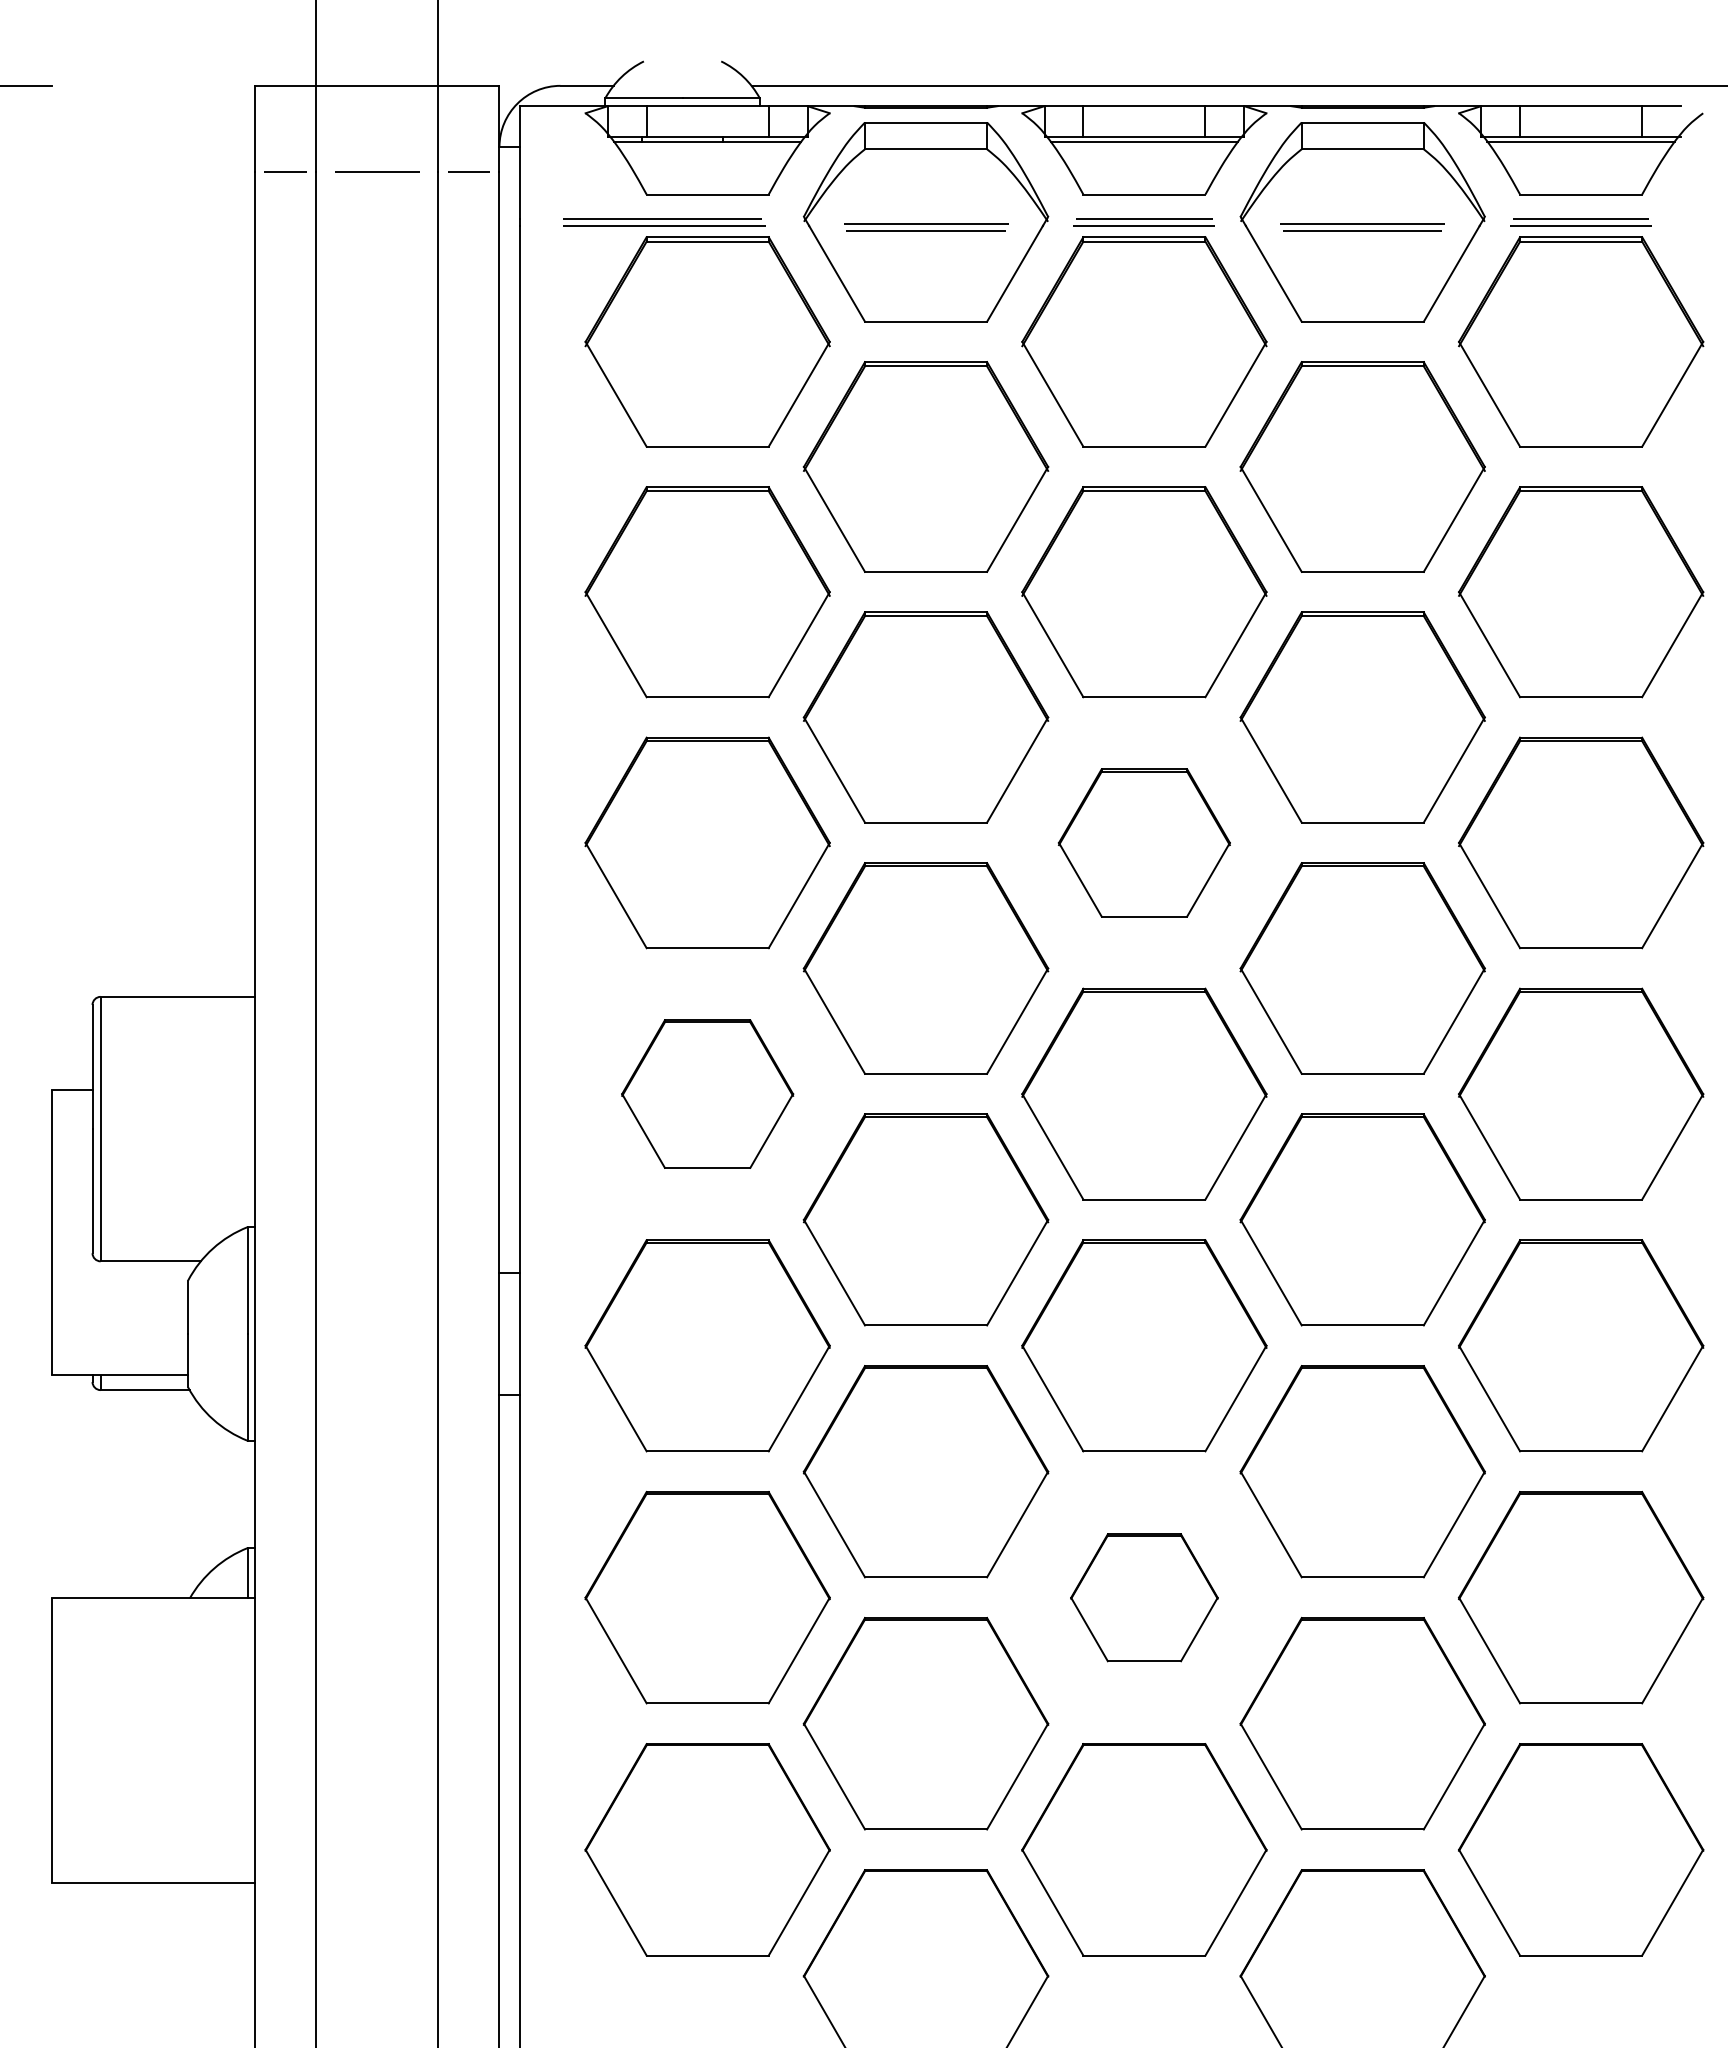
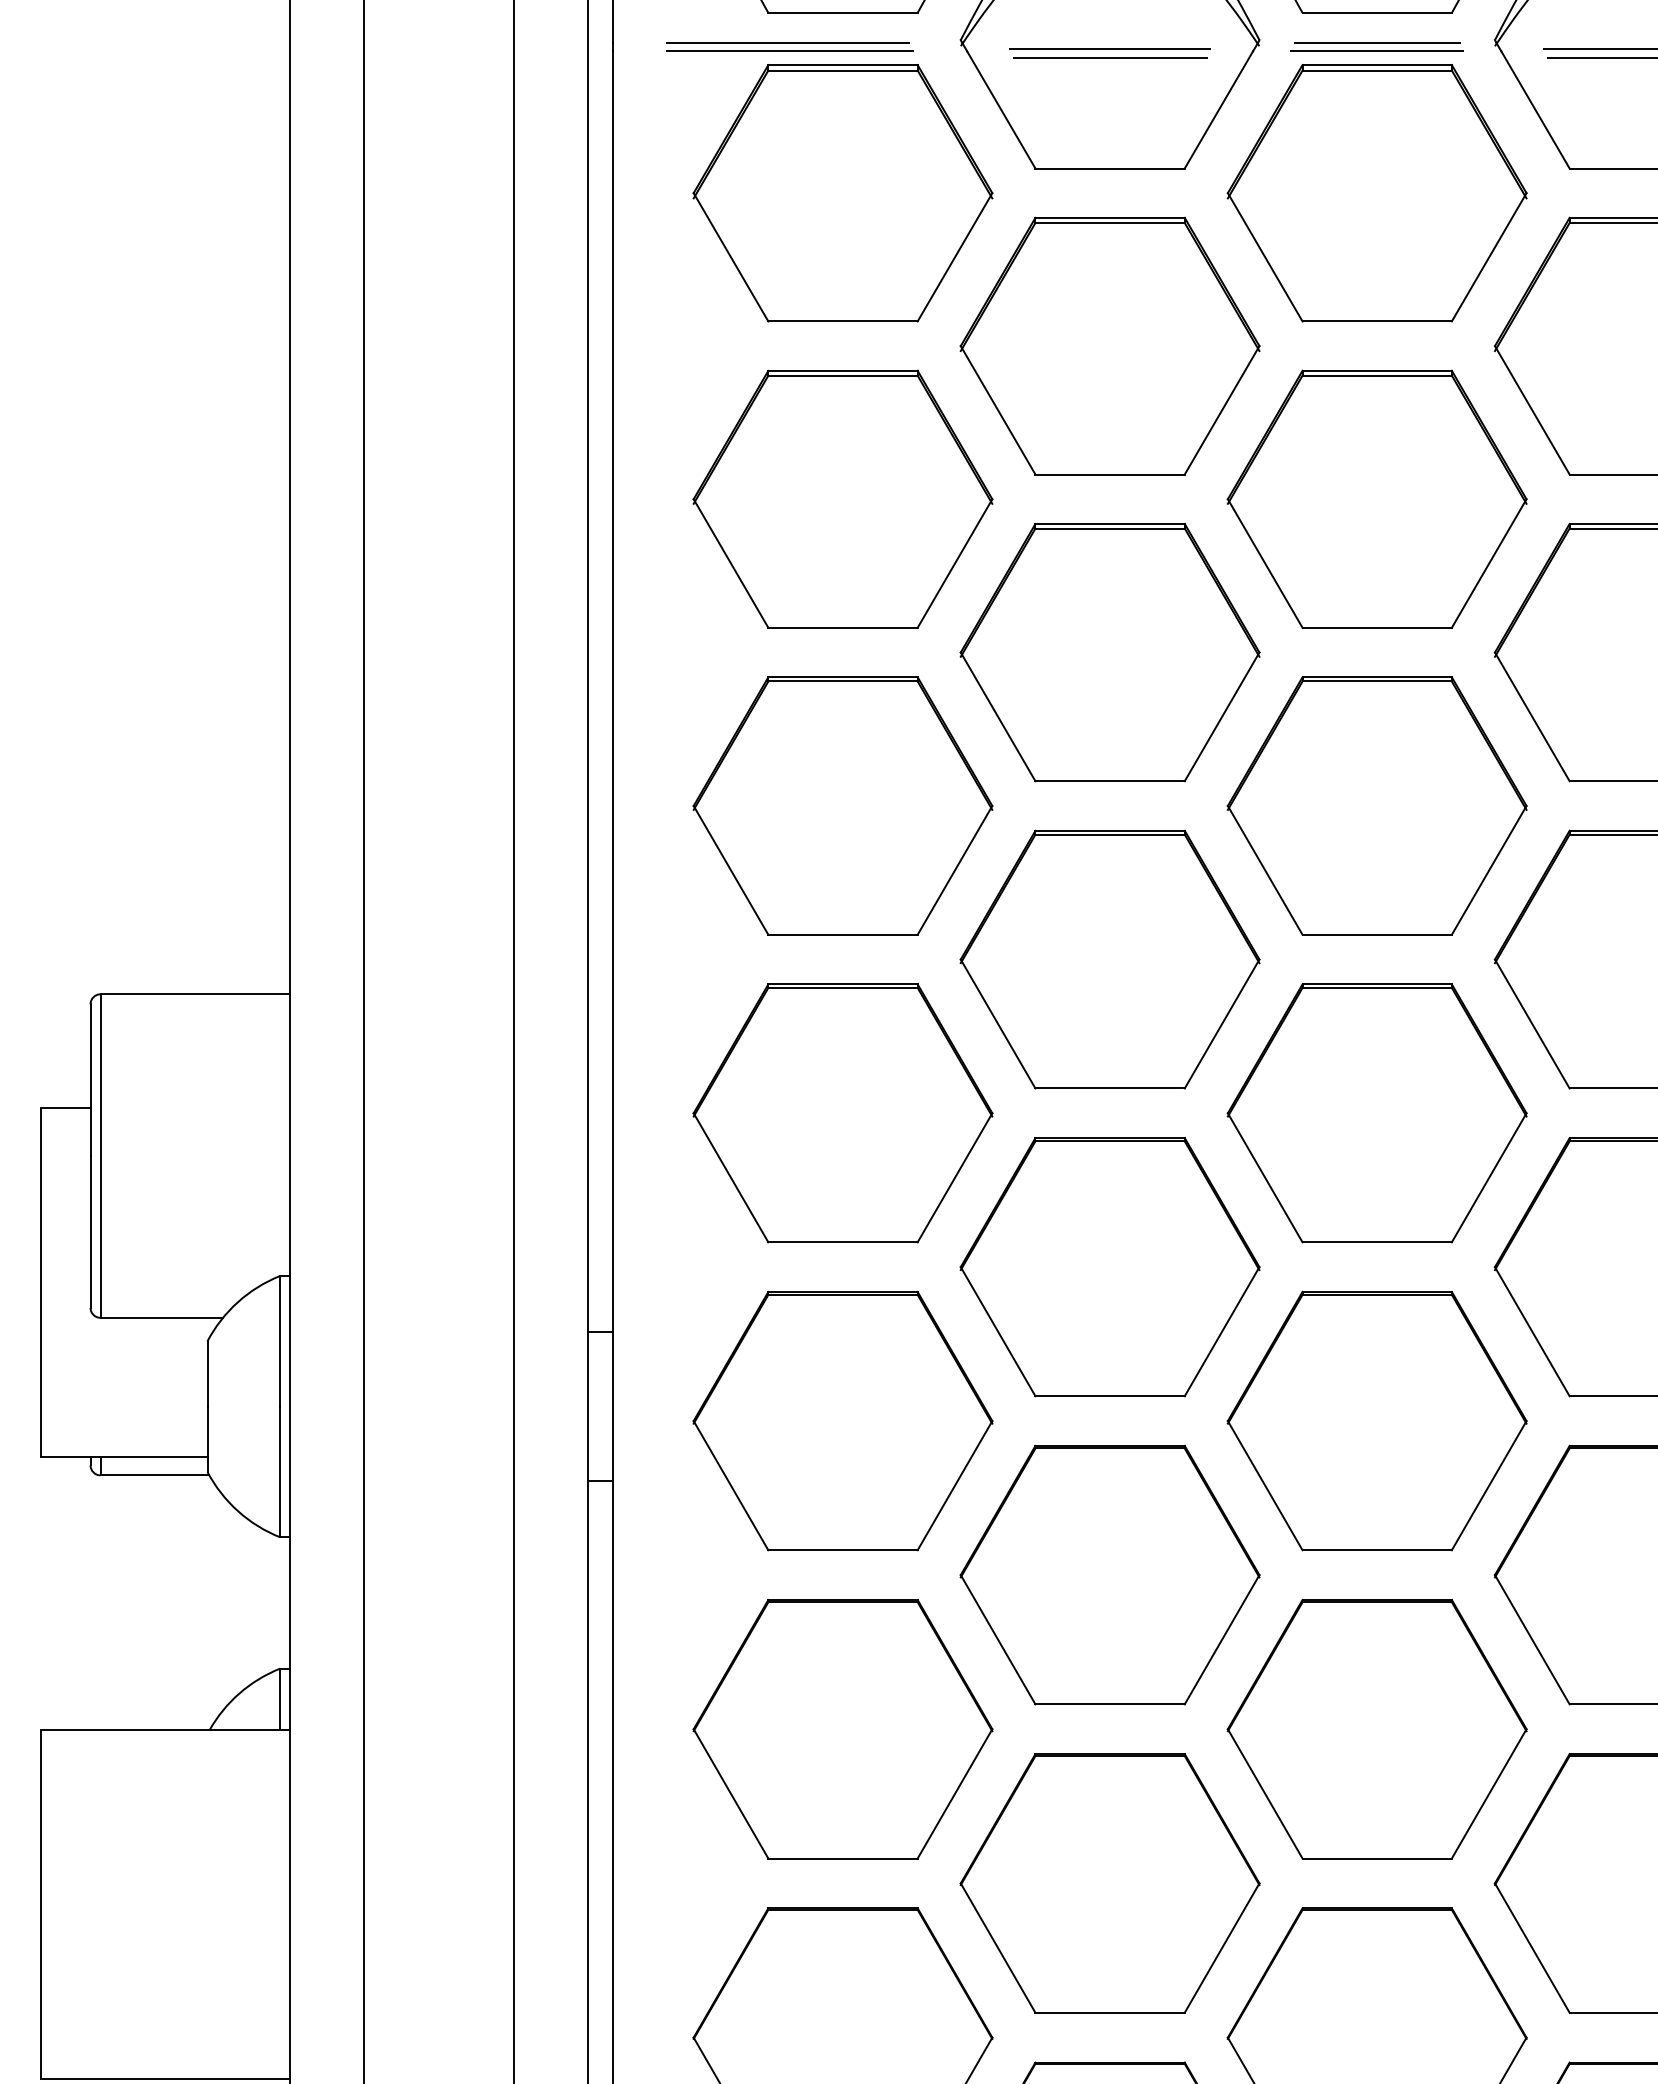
part: (1144, 842) -> (1377, 805), size x1.43
part: (707, 1093) -> (842, 1112), size x1.43
part: (1144, 1597) -> (1377, 1729), size x1.67

